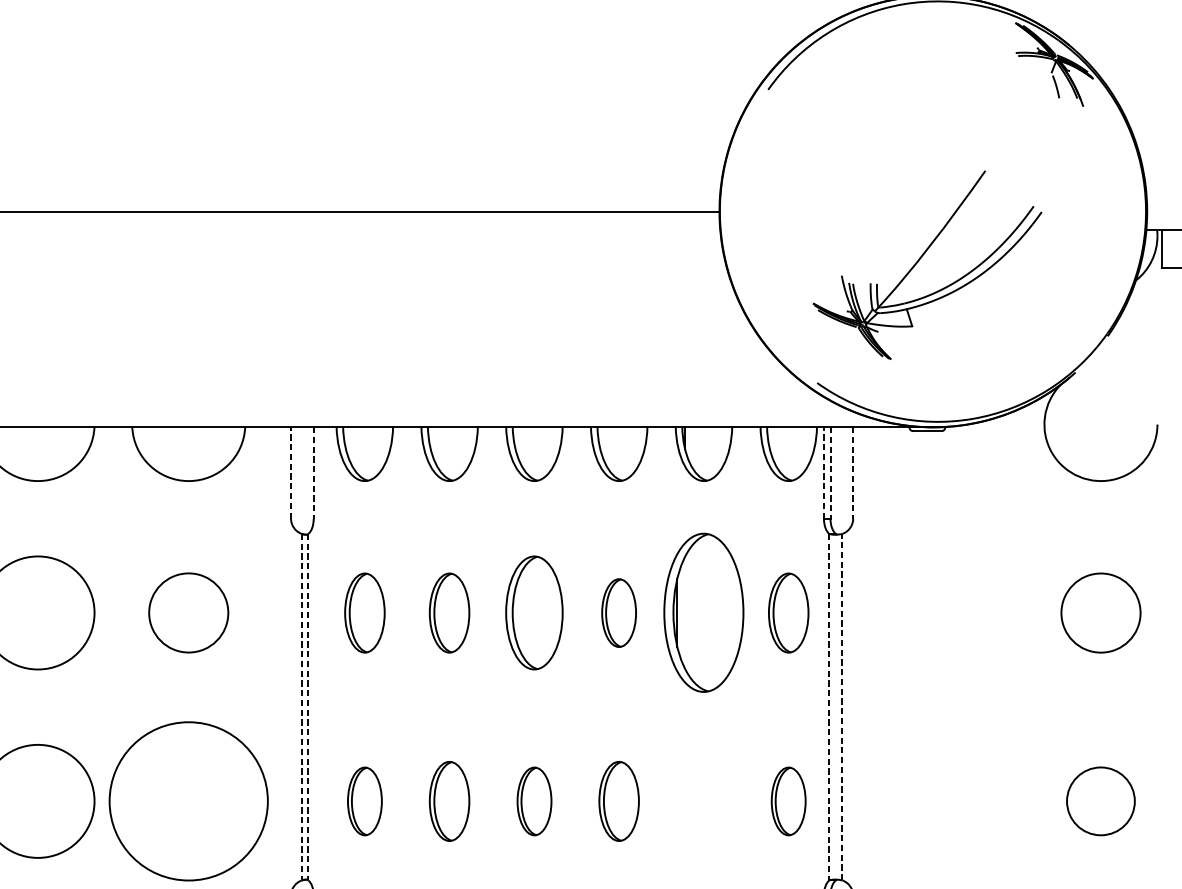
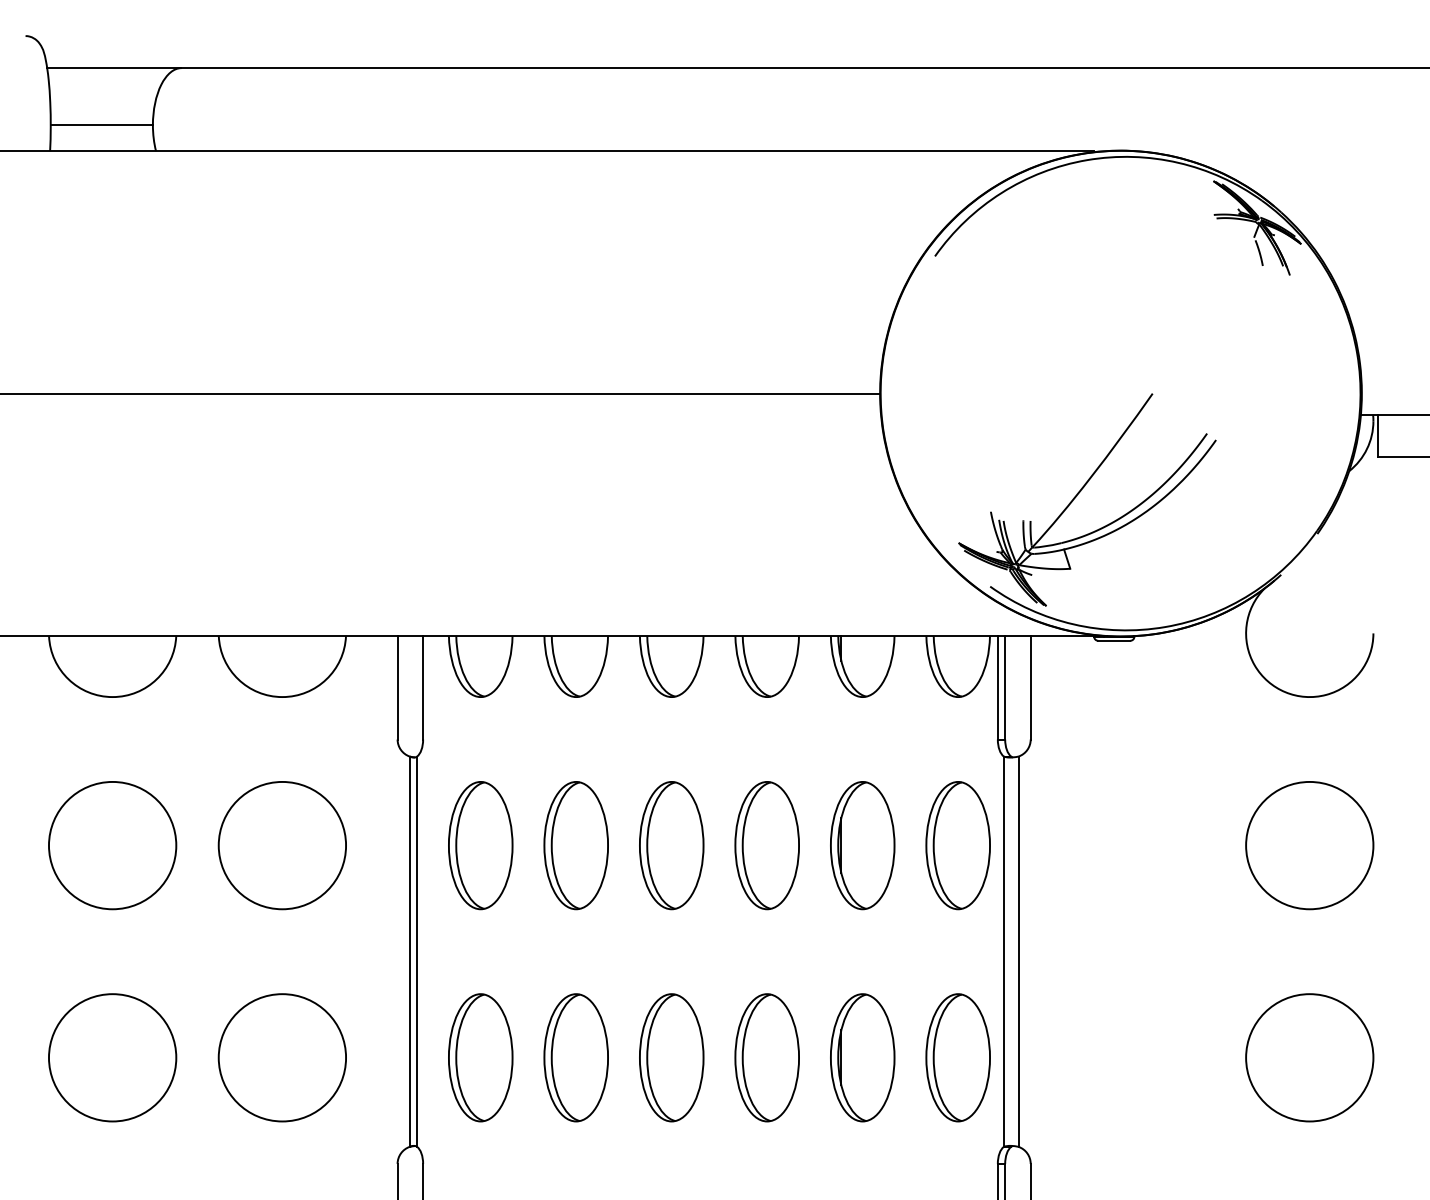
part: (921, 258) -> (1080, 492), moved
line: (290, 472) -> (397, 687), dashed -> solid
line: (314, 472) -> (423, 687), dashed -> solid
line: (823, 472) -> (997, 687), dashed -> solid
line: (830, 472) -> (1005, 687), dashed -> solid
line: (852, 472) -> (1030, 687), dashed -> solid
circle: (188, 612) -> (282, 845), size x1.43
part: (364, 612) -> (480, 845), size x1.43
part: (448, 612) -> (575, 845), size x1.43
part: (618, 612) -> (766, 845), size x1.67
part: (703, 612) -> (862, 845), size x0.71
part: (788, 612) -> (957, 845), size x1.43
circle: (1100, 612) -> (1309, 845), size x1.43
line: (842, 706) -> (1018, 951), dashed -> solid
line: (301, 707) -> (409, 952), dashed -> solid
line: (308, 707) -> (417, 952), dashed -> solid
line: (829, 707) -> (1003, 952), dashed -> solid
circle: (188, 801) -> (282, 1057), size x0.71
part: (364, 801) -> (480, 1057), size x1.67
part: (448, 801) -> (575, 1057), size x1.43
part: (534, 801) -> (671, 1057), size x1.67
part: (618, 801) -> (766, 1057), size x1.43
part: (703, 801) -> (862, 1057), added
part: (788, 801) -> (957, 1057), size x1.67
circle: (1100, 801) -> (1309, 1057), size x1.67

